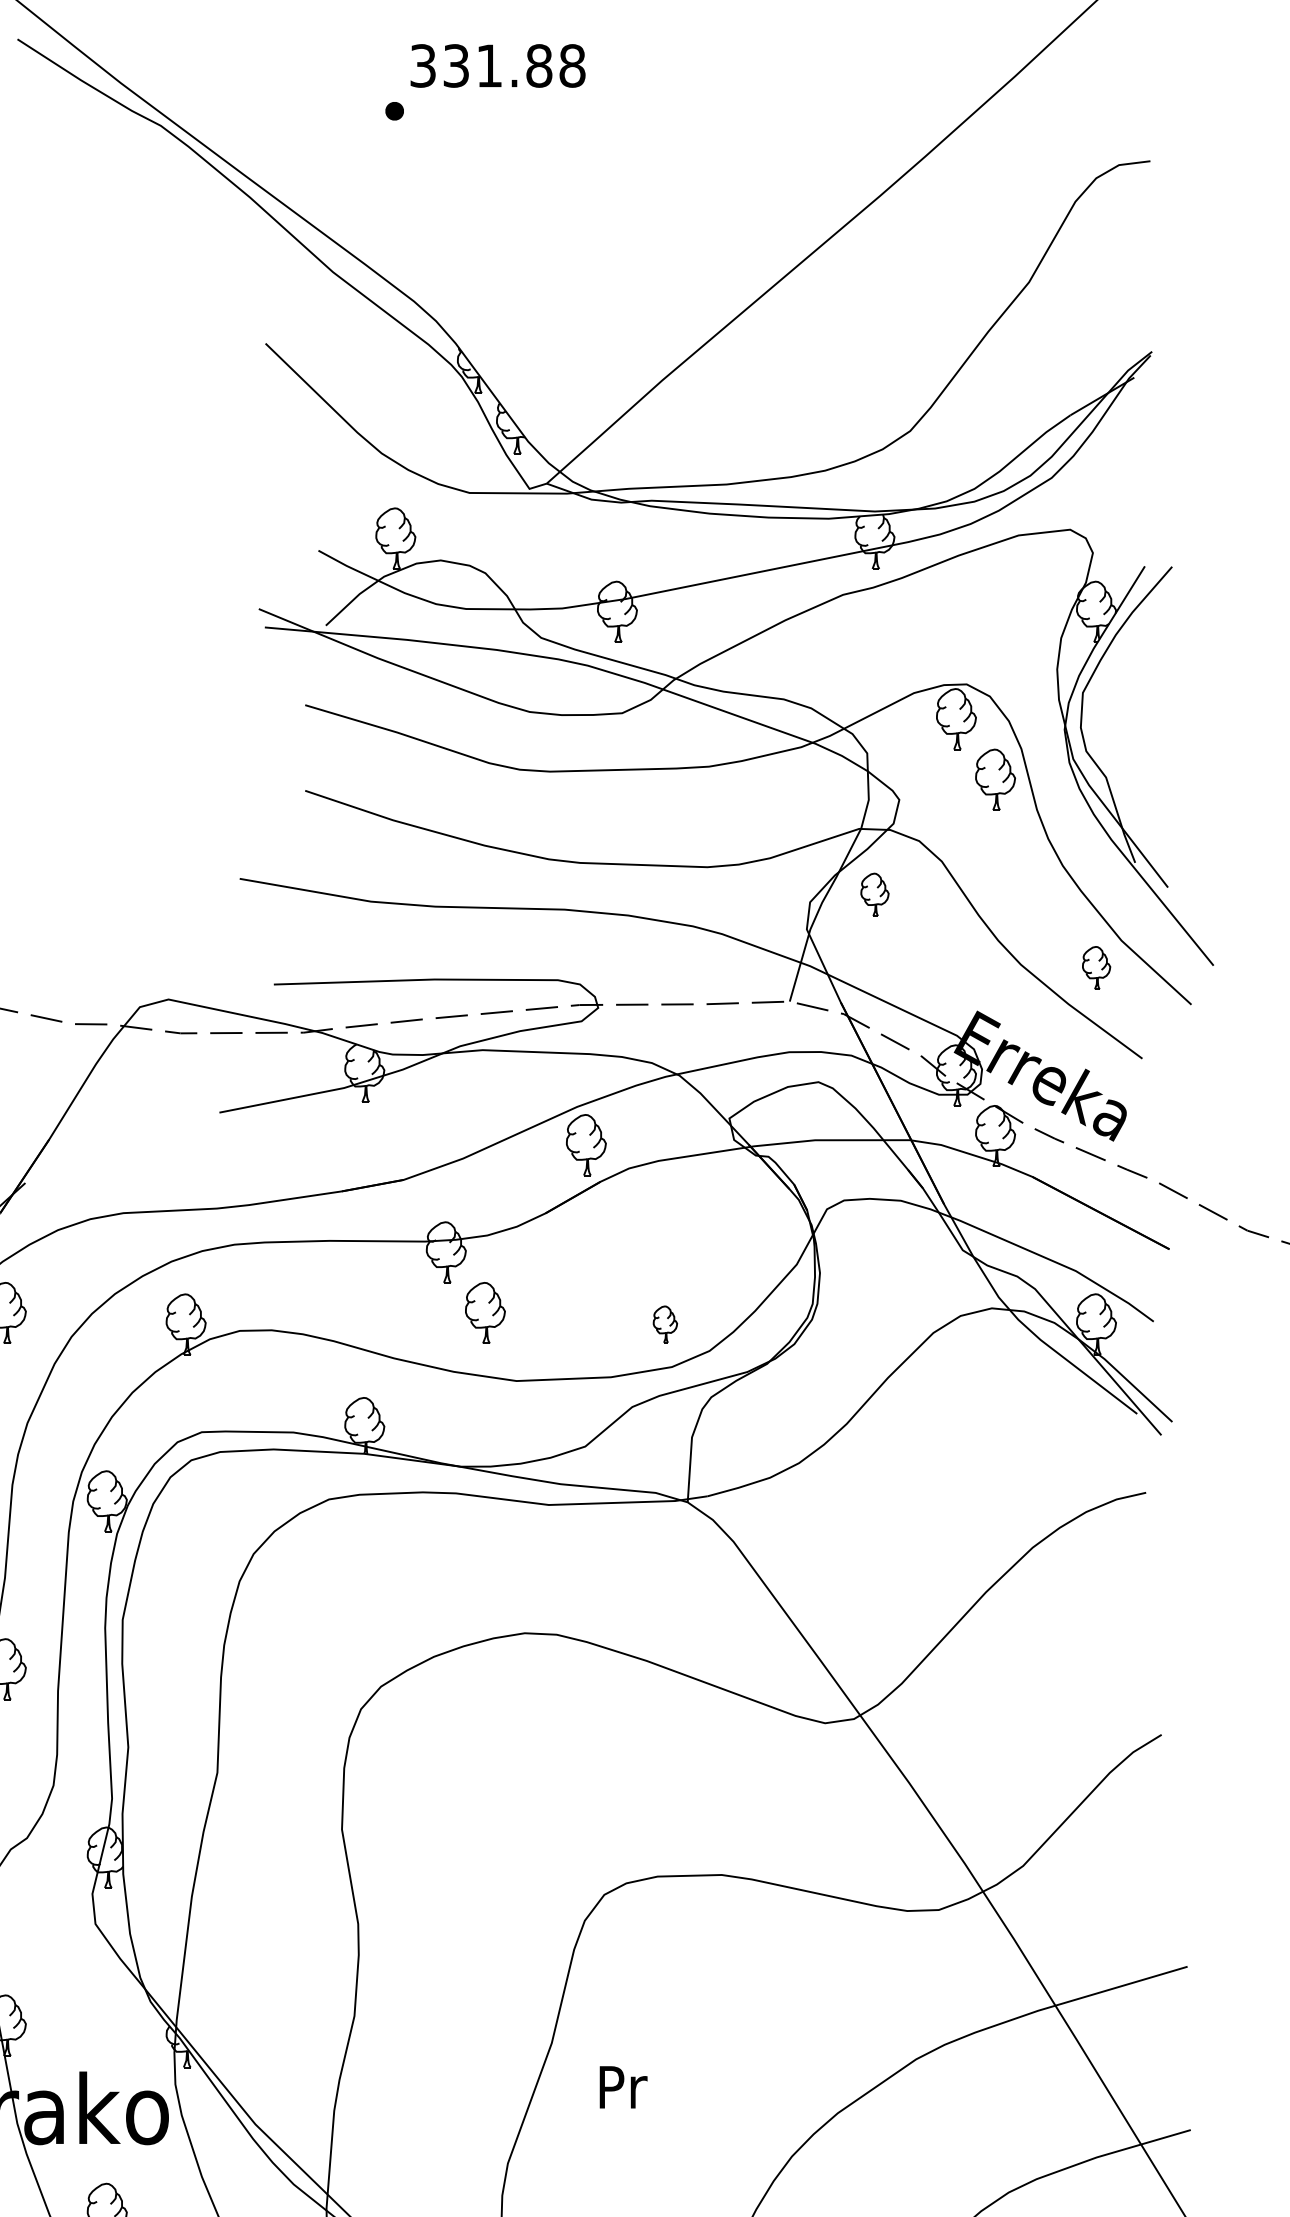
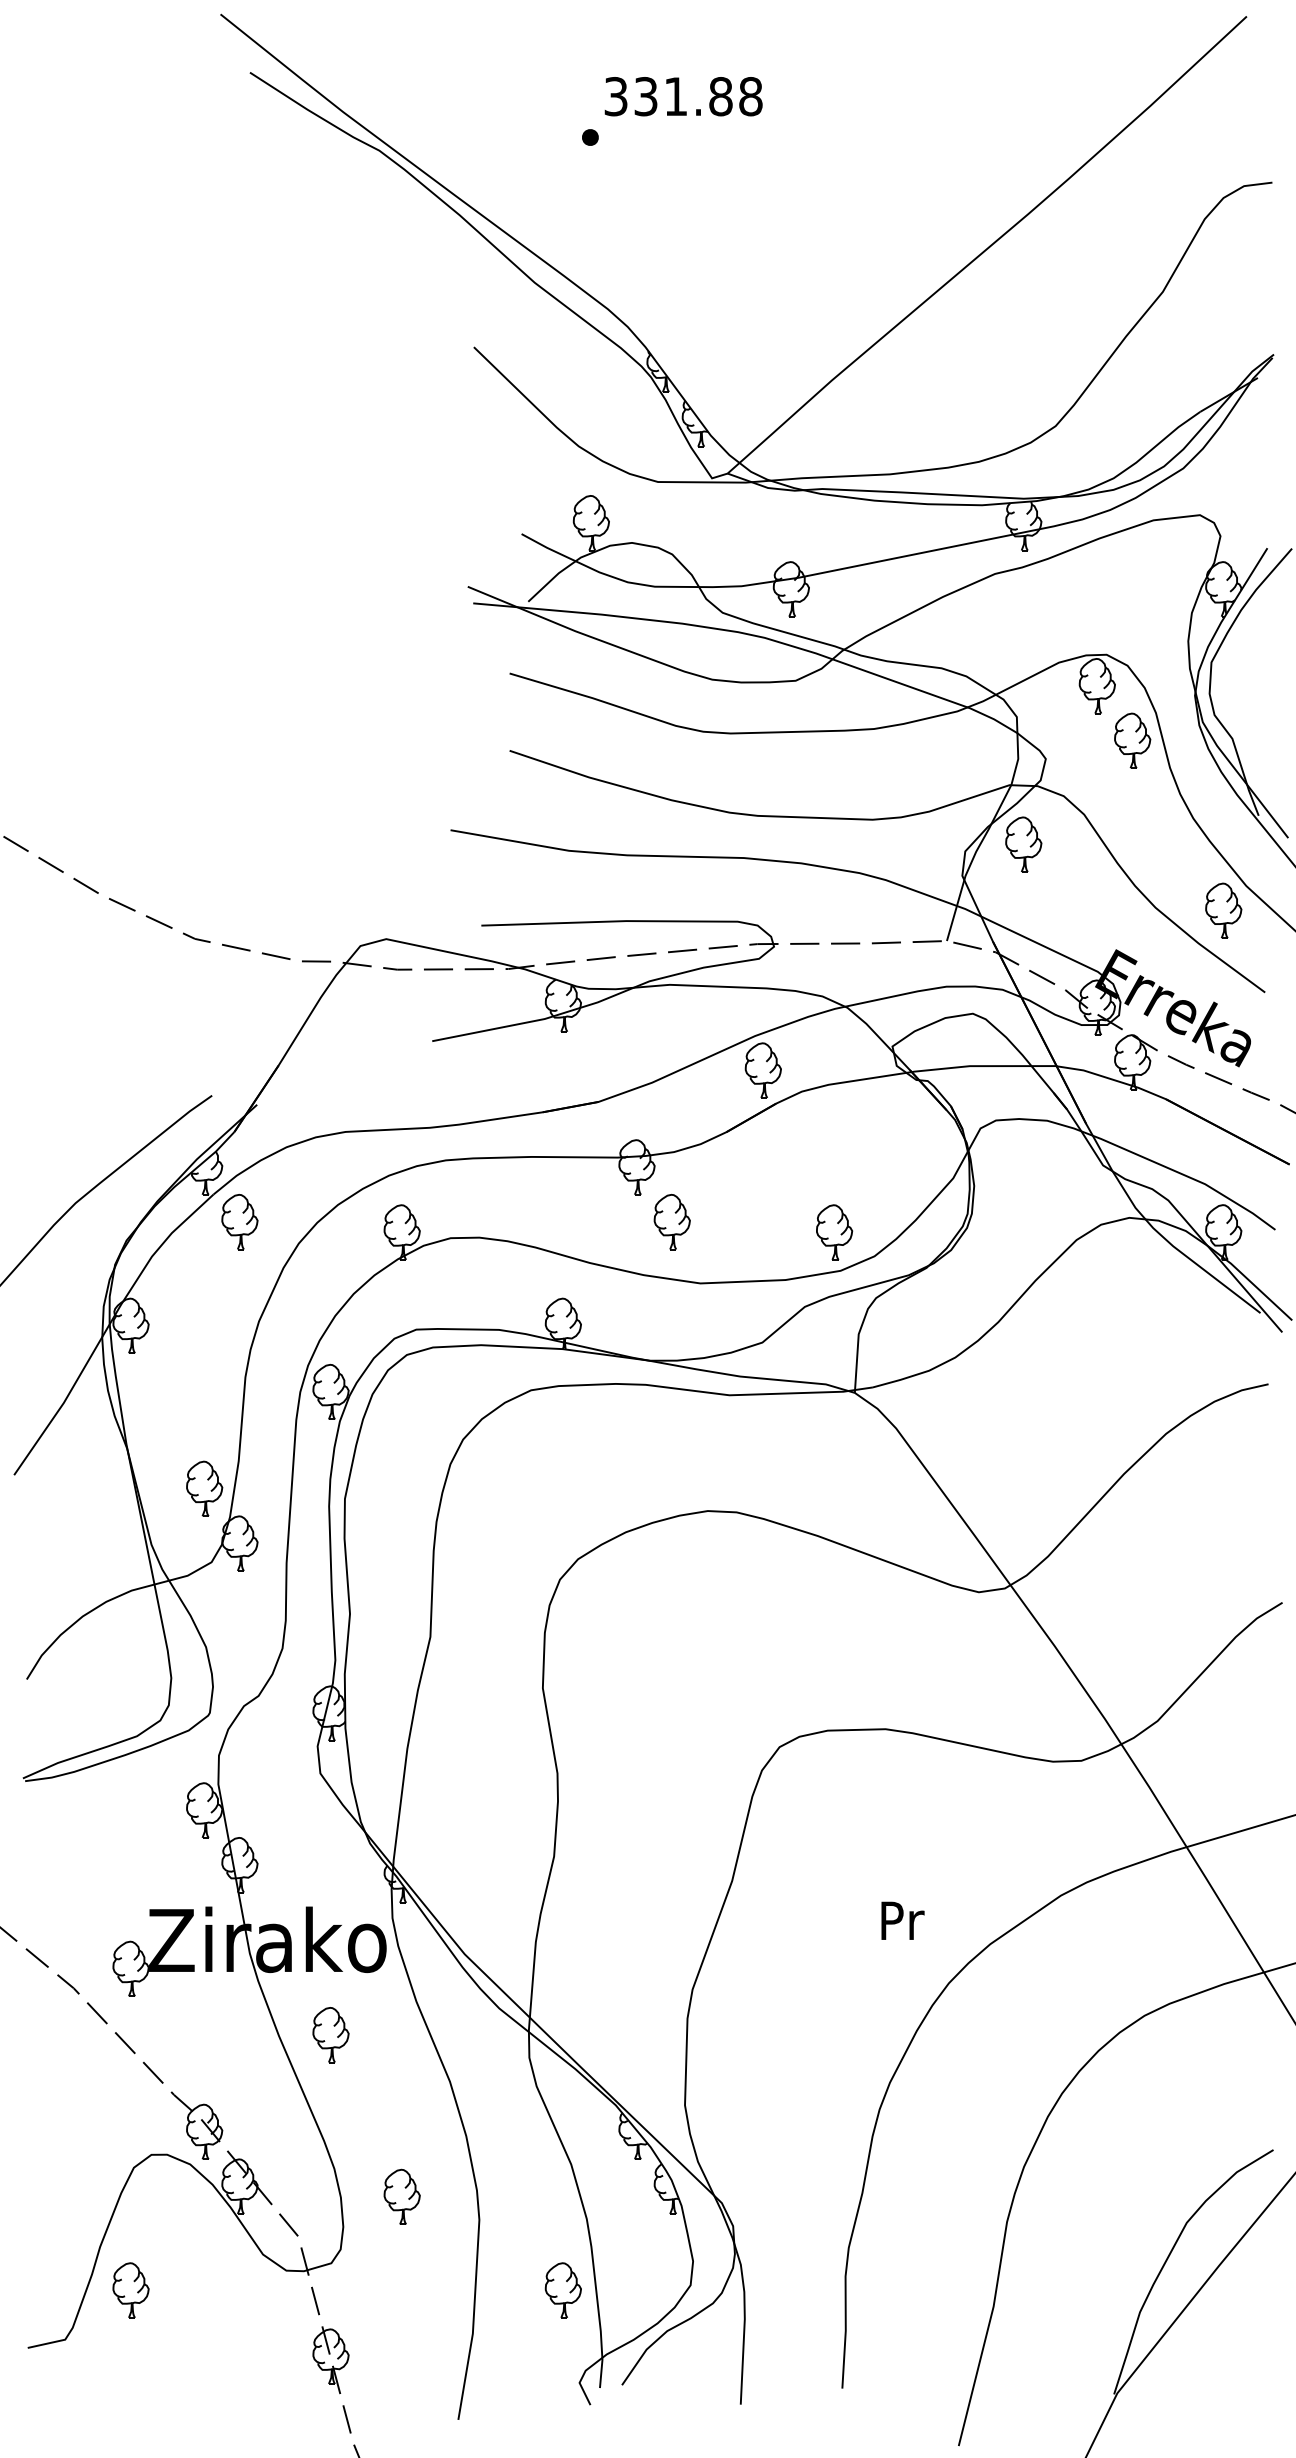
part: (874, 894) -> (1023, 844), size x1.43
part: (1096, 967) -> (1223, 910), size x1.43
part: (665, 1324) -> (834, 1232), size x1.67
text: (623, 2086) -> (902, 1920), moved

